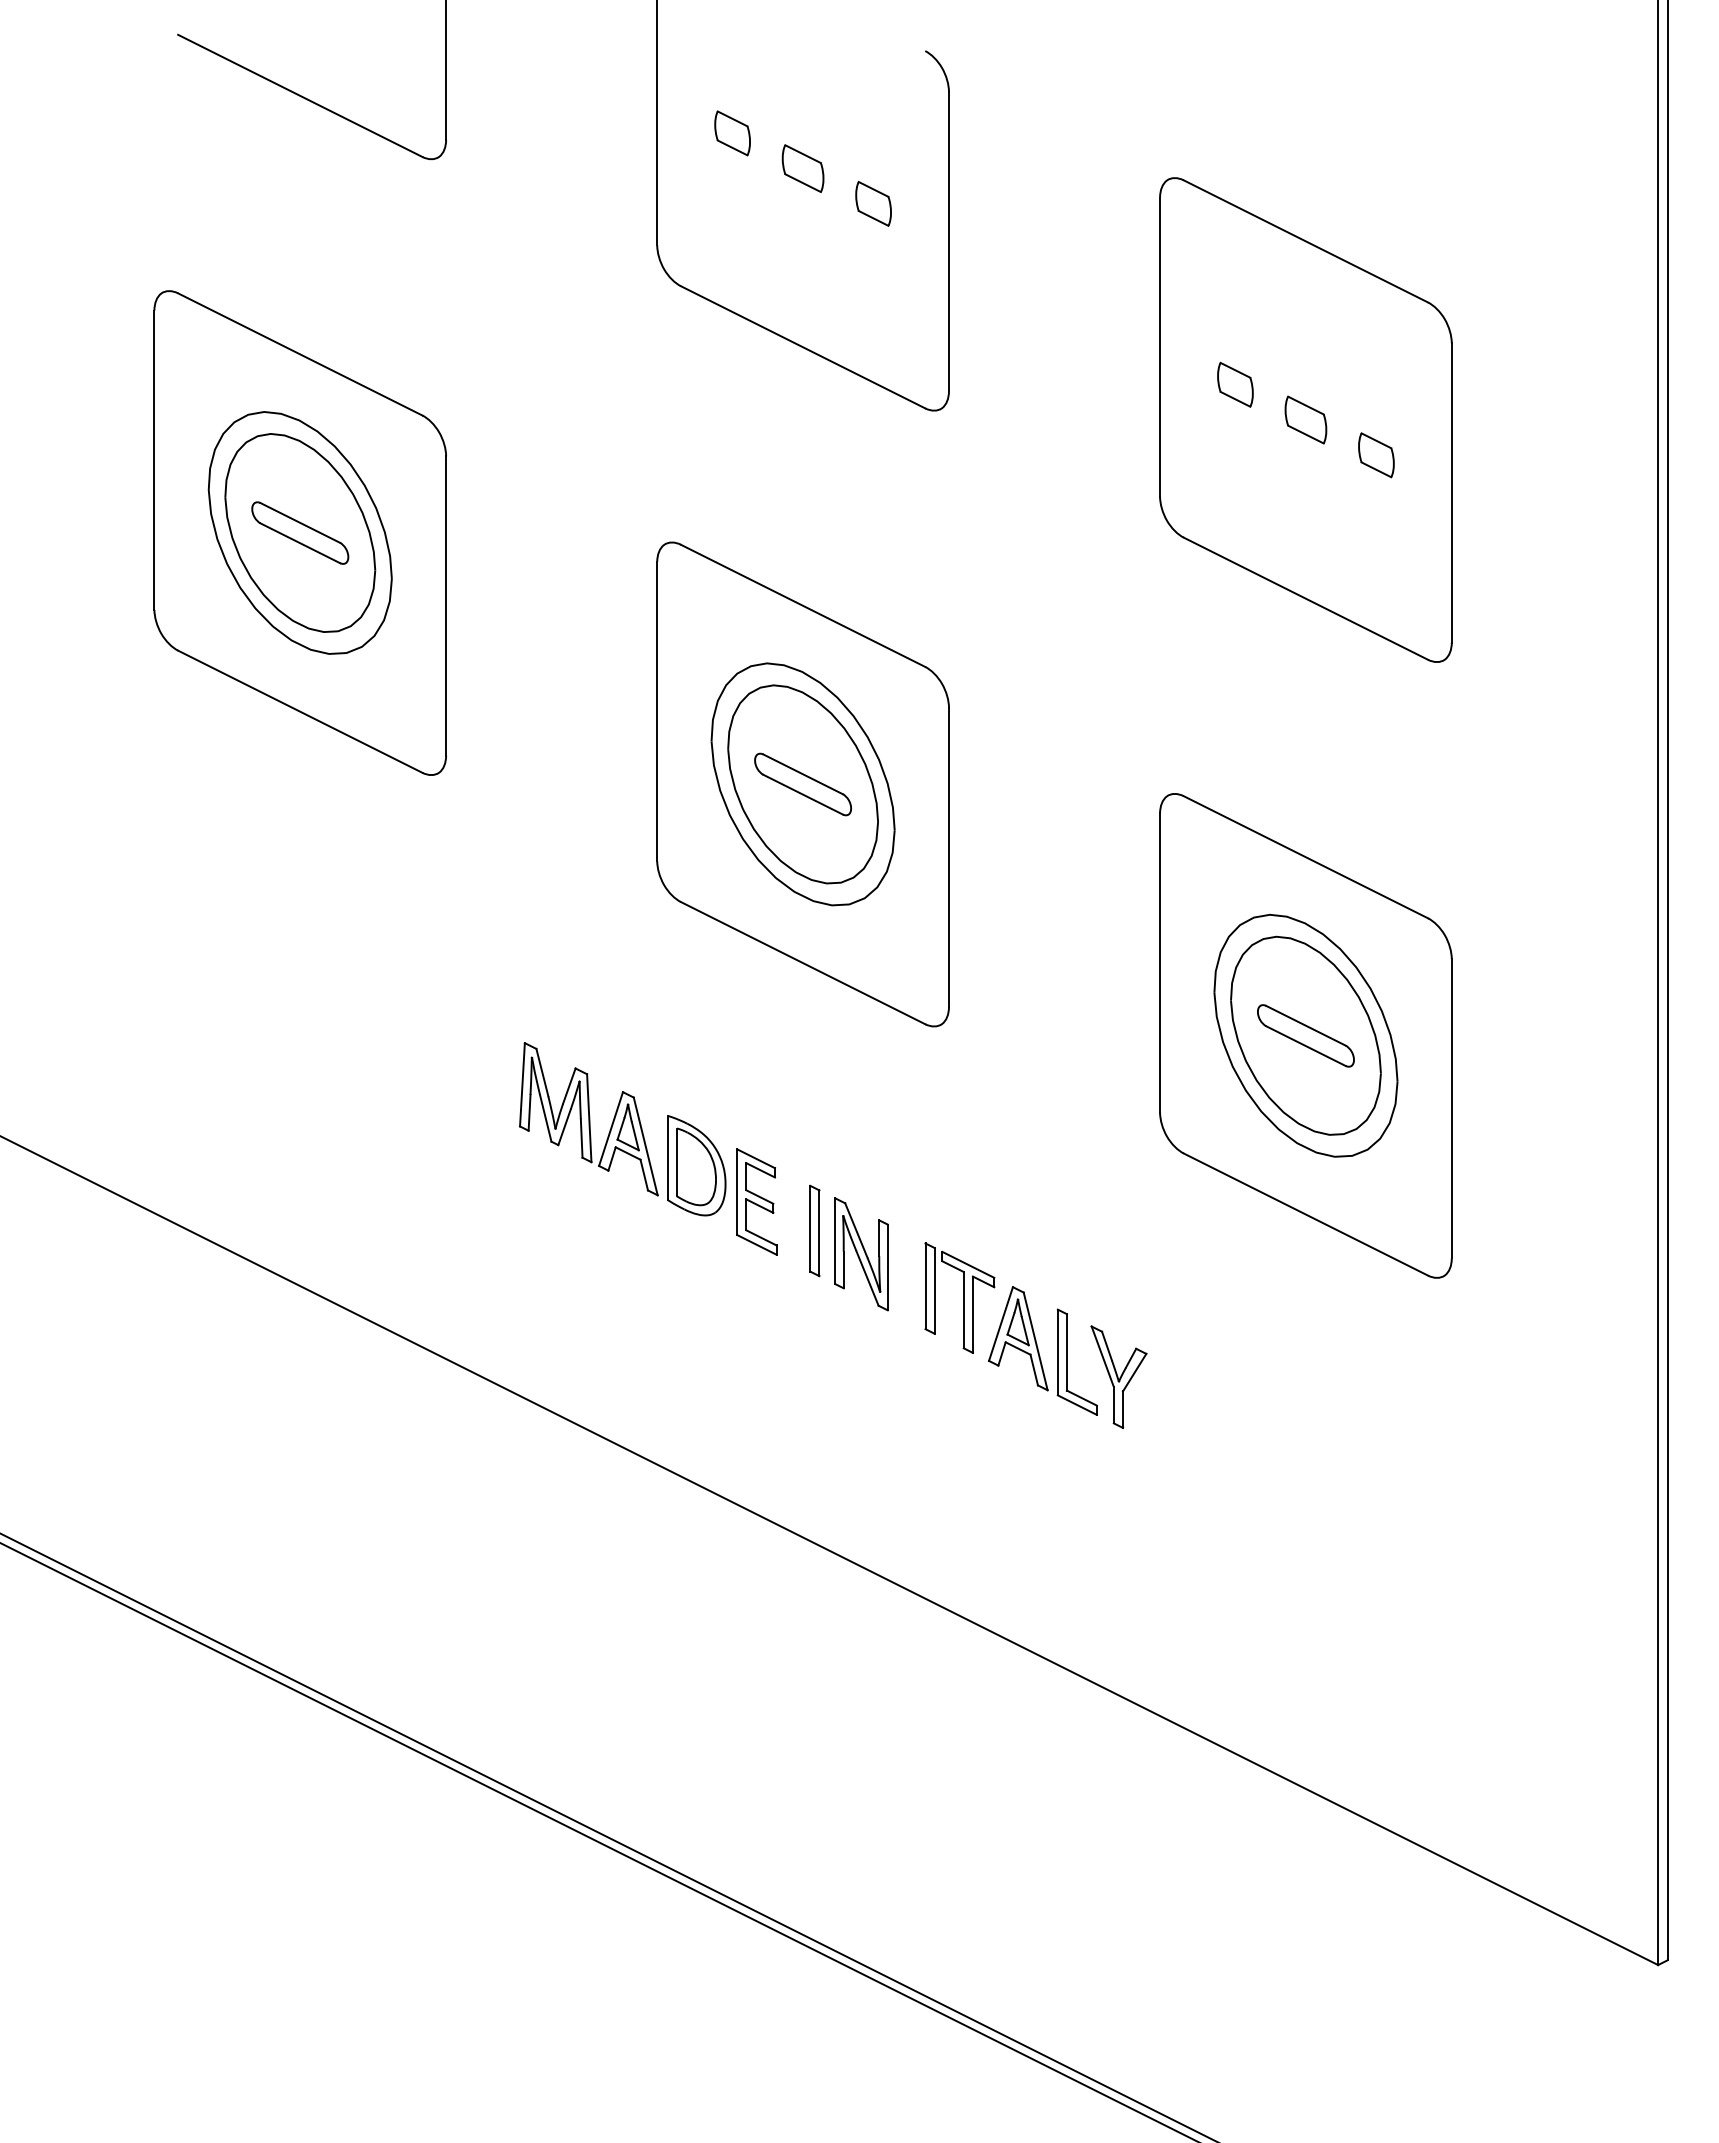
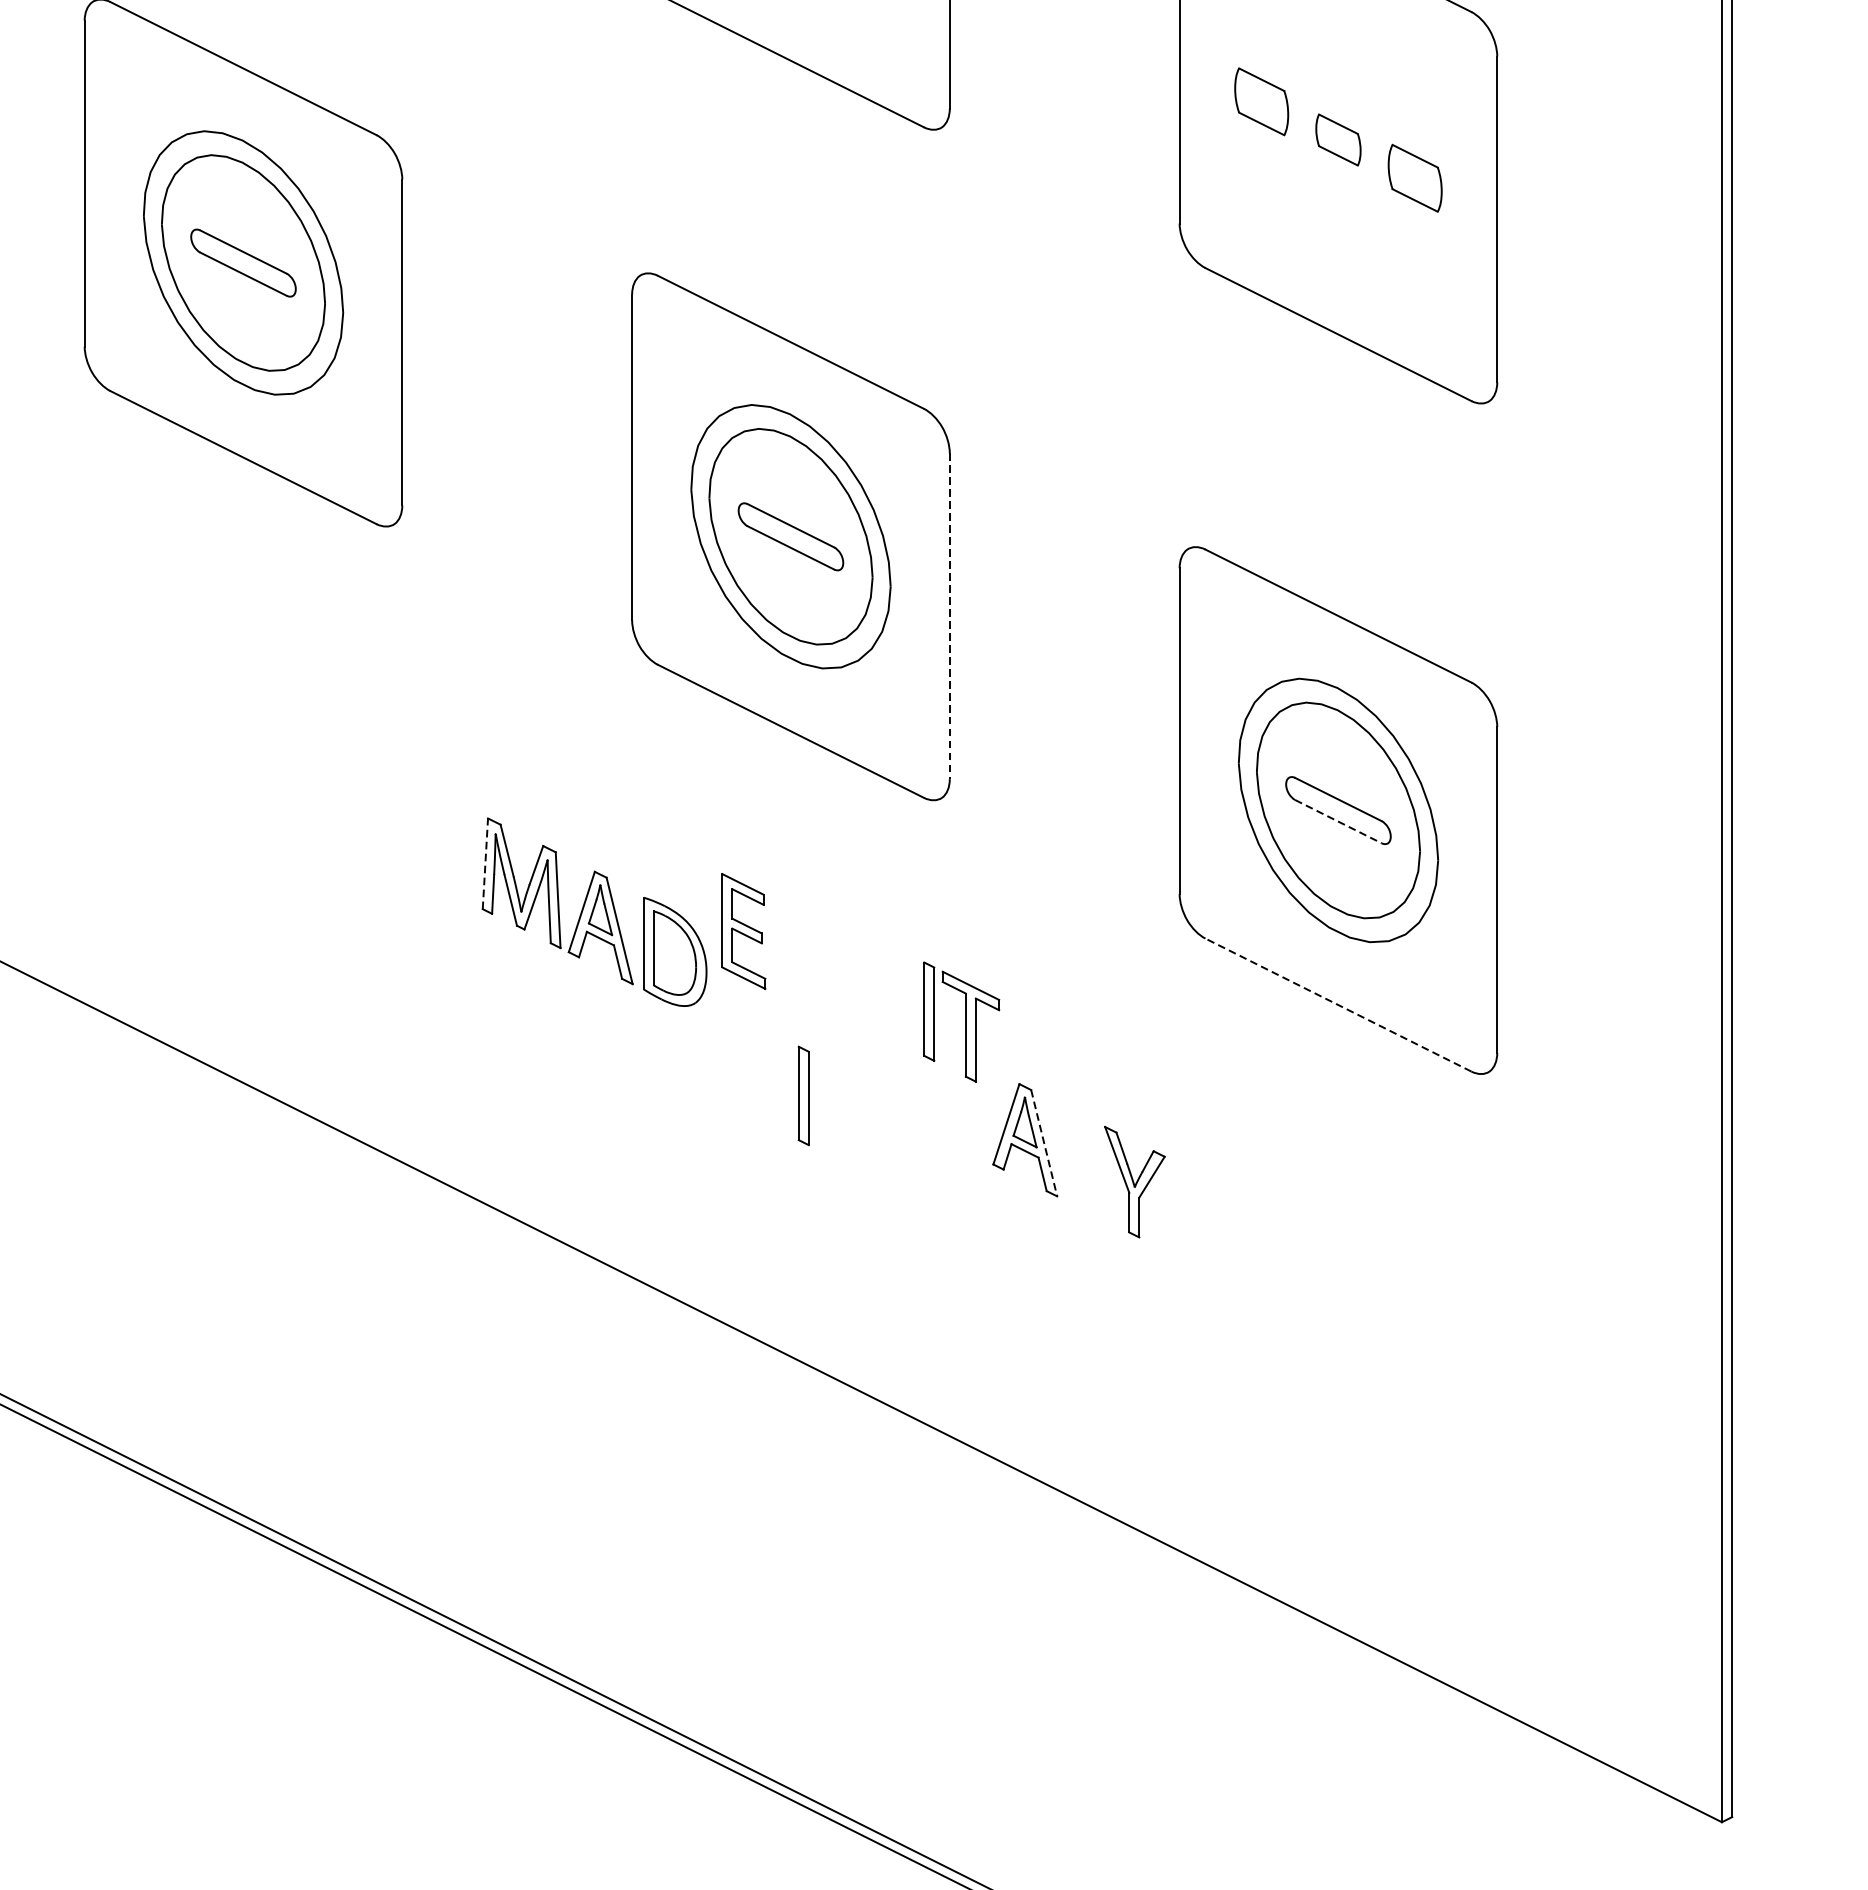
part: (1235, 384) -> (1261, 101), size x1.4
part: (1376, 455) -> (1415, 178), size x1.4
line: (948, 857) -> (949, 616), solid -> dashed
line: (1306, 1046) -> (1339, 822), solid -> dashed
line: (522, 1084) -> (485, 863), solid -> dashed
part: (756, 1201) -> (743, 930), moved
line: (1305, 1214) -> (1337, 1005), solid -> dashed
part: (814, 1230) -> (803, 1095), moved
part: (861, 1254) -> (854, 1048), removed
part: (959, 1297) -> (961, 1021), moved
line: (1035, 1341) -> (1044, 1143), solid -> dashed
part: (1067, 1361) -> (1078, 1165), removed

